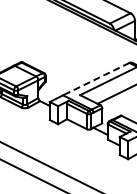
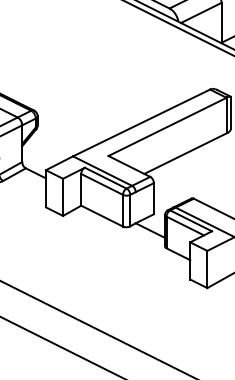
line: (96, 79) -> (142, 123), dashed -> solid

